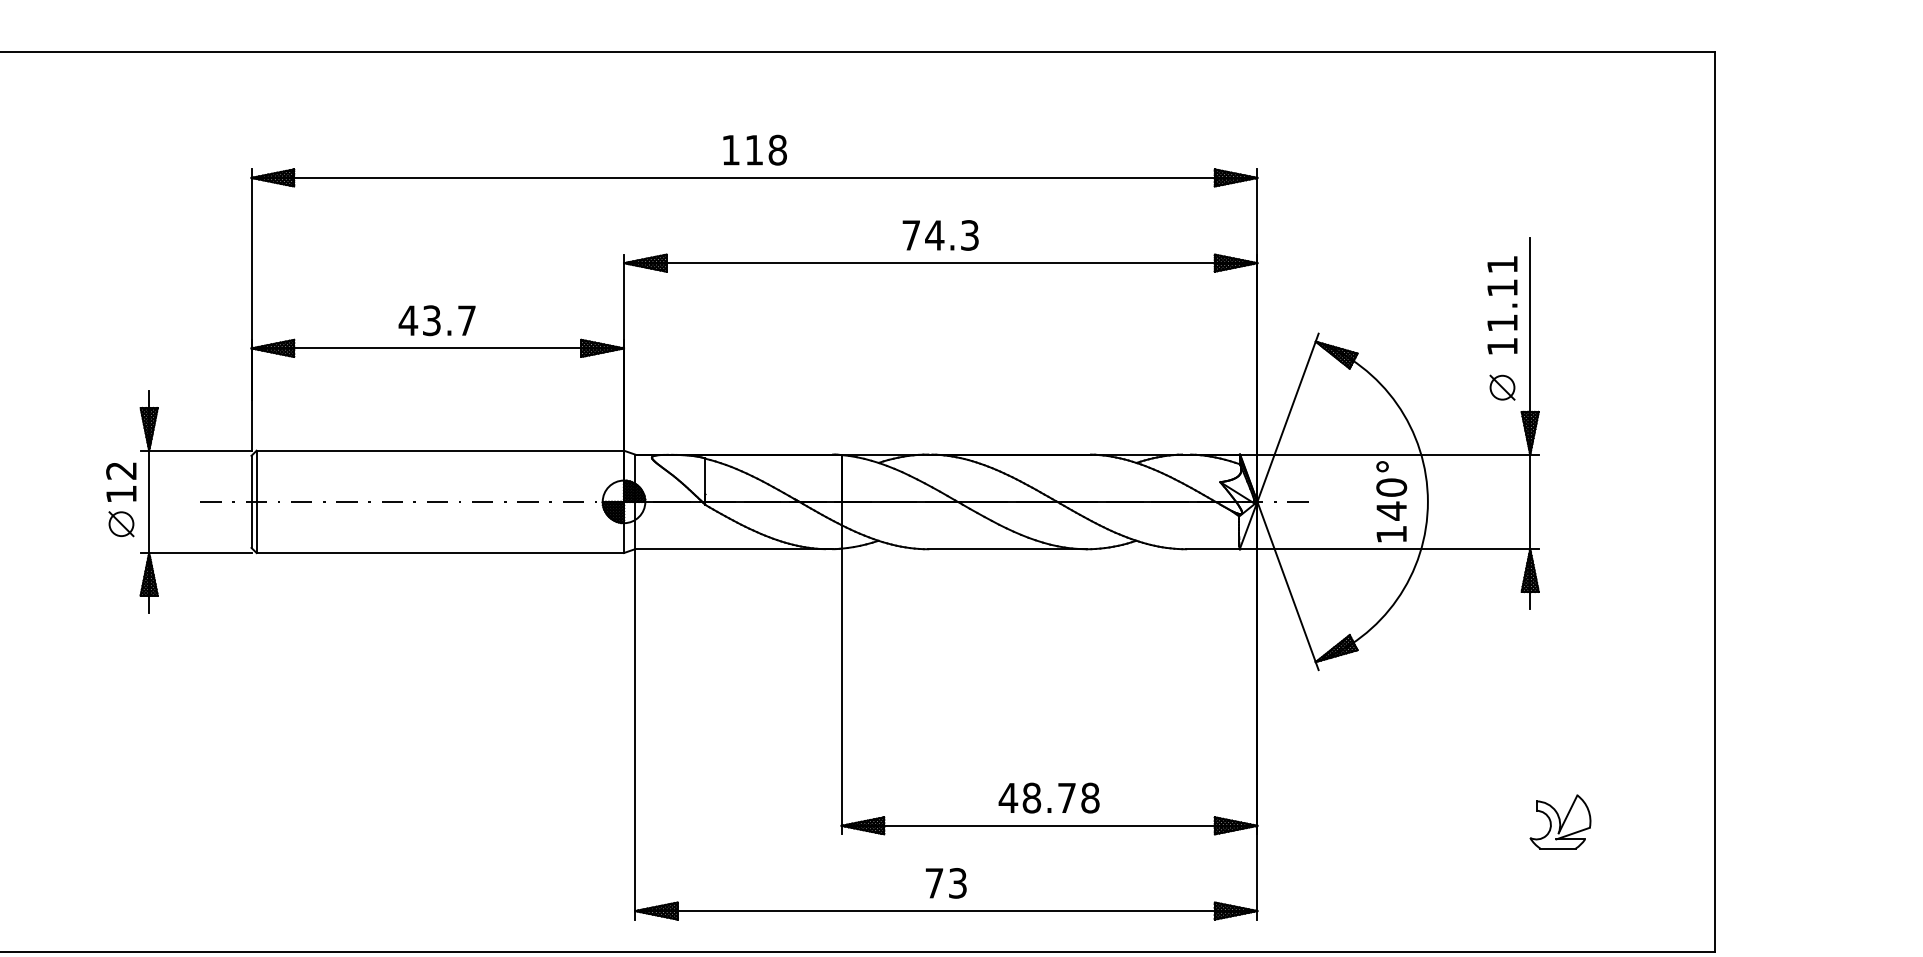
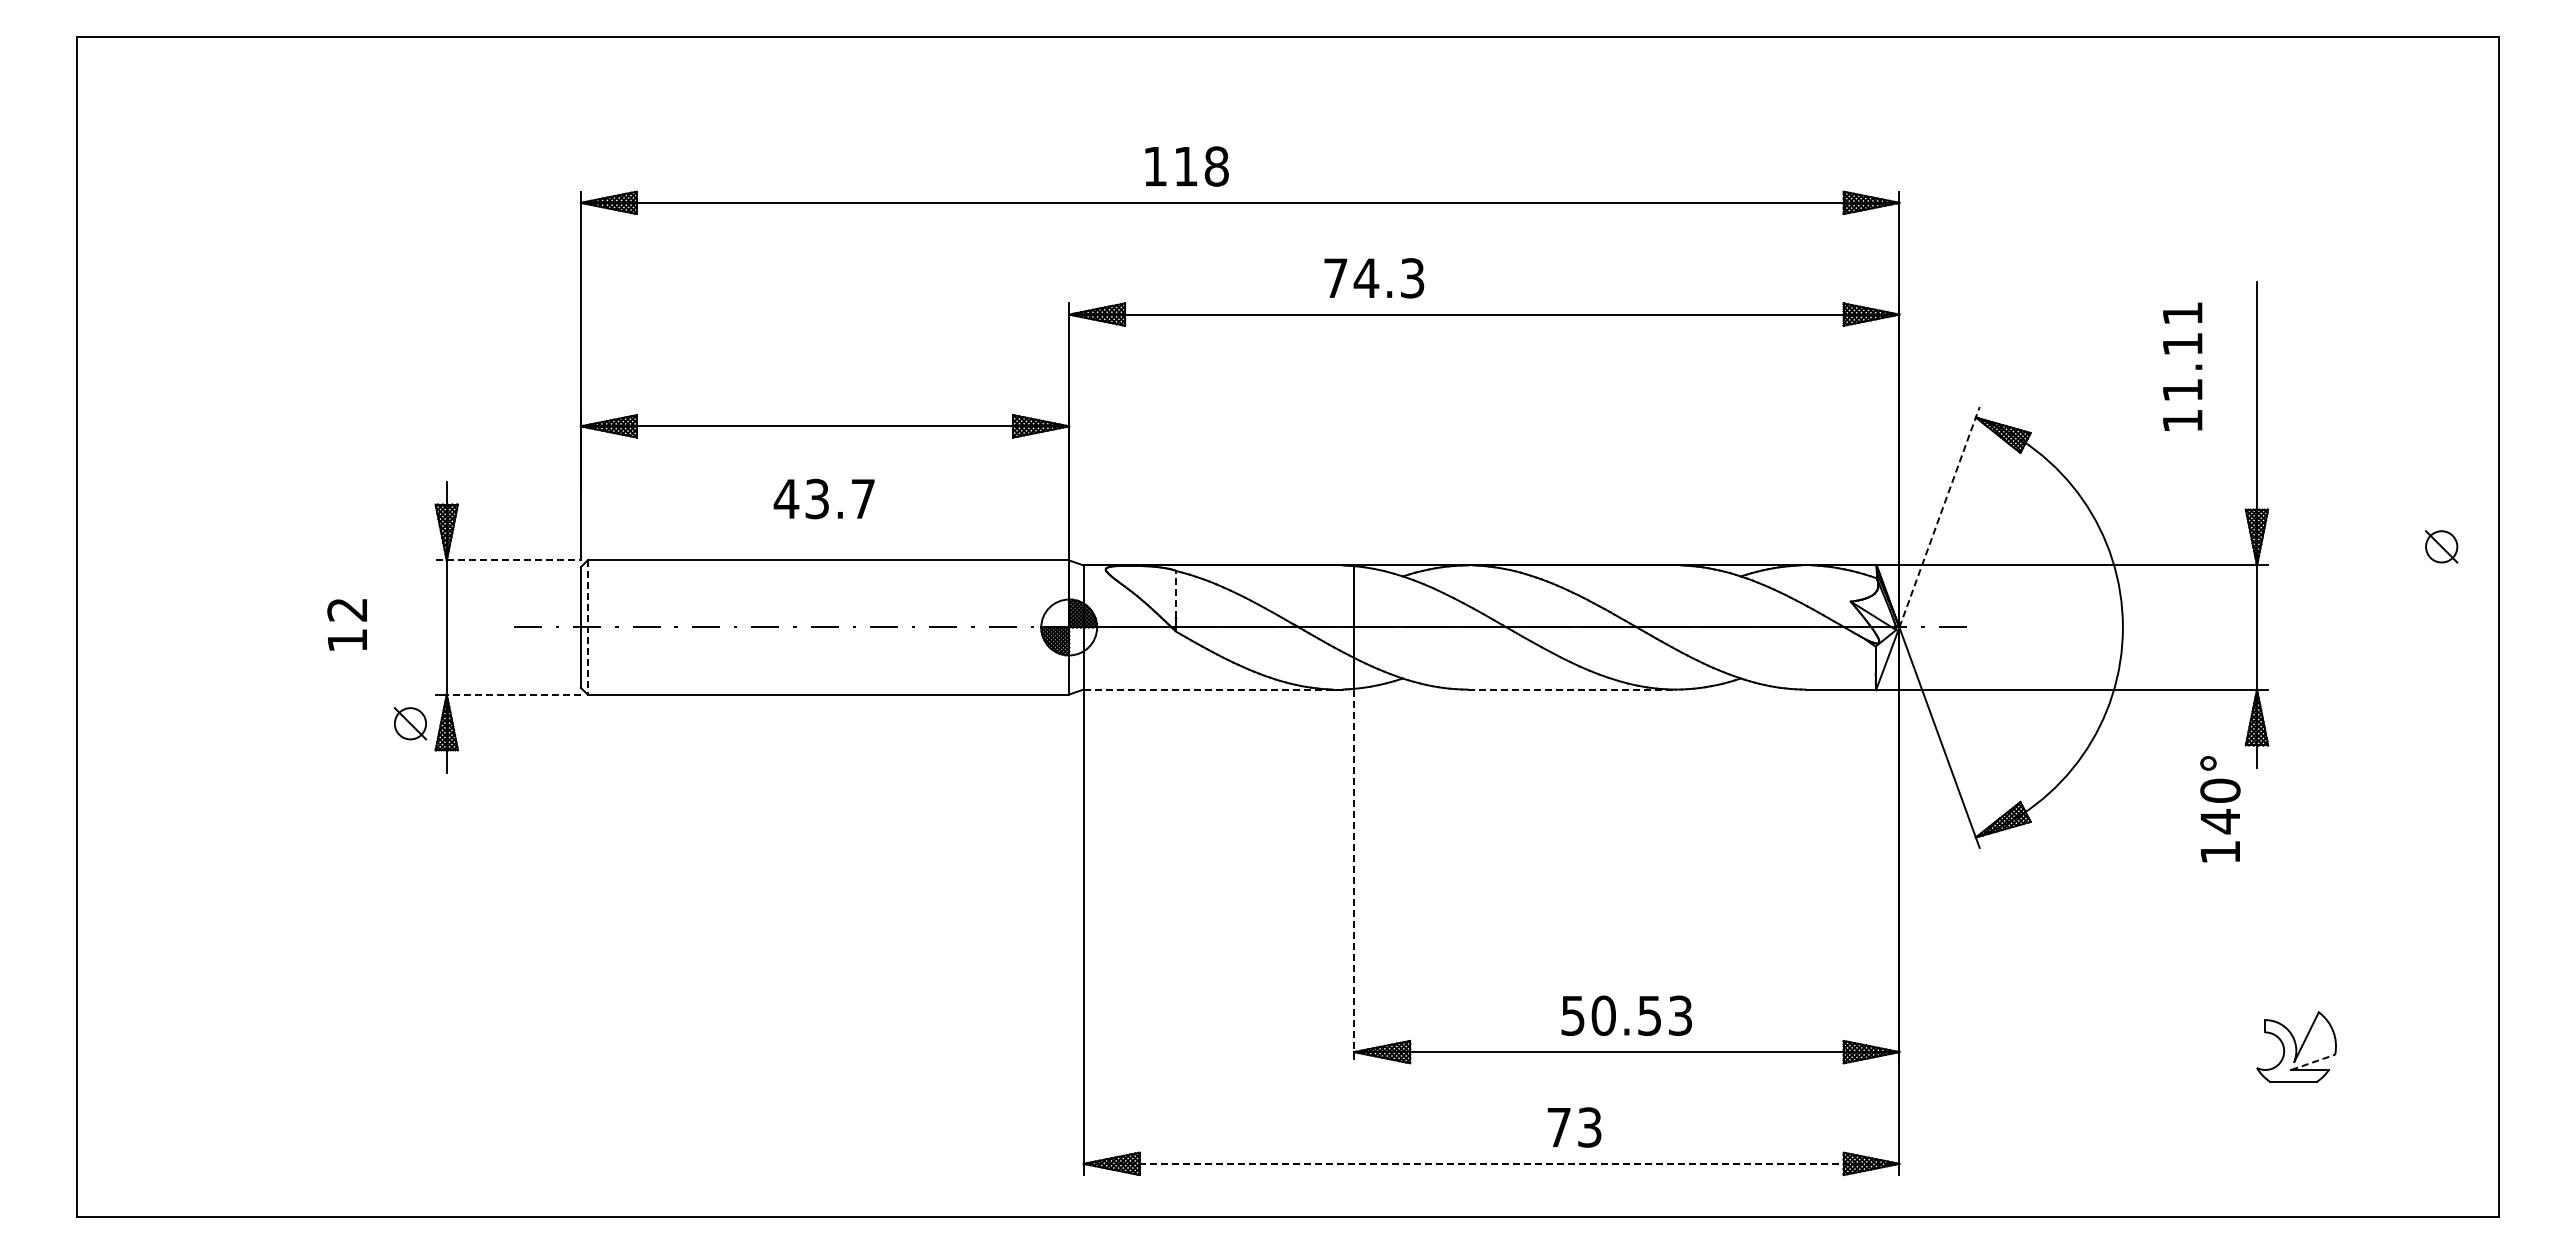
text: (754, 150) -> (1186, 166), moved
text: (940, 235) -> (1374, 278), moved
text: (1502, 305) -> (2182, 366), moved
text: (436, 320) -> (823, 498), moved
part: (1502, 387) -> (2441, 546), moved
line: (1287, 417) -> (1939, 516), solid -> dashed
line: (196, 450) -> (508, 560), solid -> dashed
line: (705, 476) -> (1175, 594), solid -> dashed
text: (120, 482) -> (346, 624), moved
line: (256, 501) -> (587, 627), solid -> dashed
text: (1391, 501) -> (2220, 809), moved
part: (121, 524) -> (410, 723), moved
line: (732, 549) -> (1211, 689), solid -> dashed
line: (1007, 549) -> (1571, 689), solid -> dashed
line: (200, 552) -> (513, 694), solid -> dashed
line: (841, 691) -> (1354, 876), solid -> dashed
text: (1049, 797) -> (1626, 1015), 48.78 -> 50.53
line: (1573, 833) -> (2313, 1062), solid -> dashed
text: (946, 883) -> (1574, 1127), moved
line: (946, 910) -> (1491, 1163), solid -> dashed

